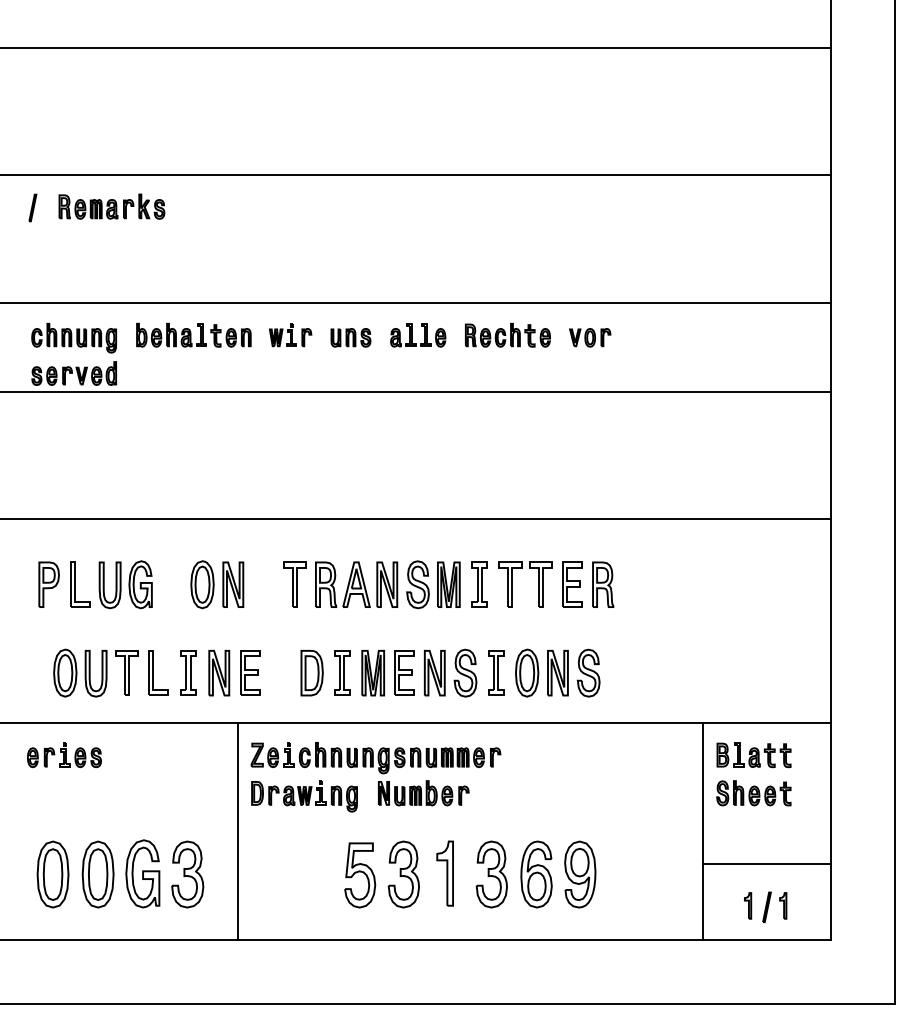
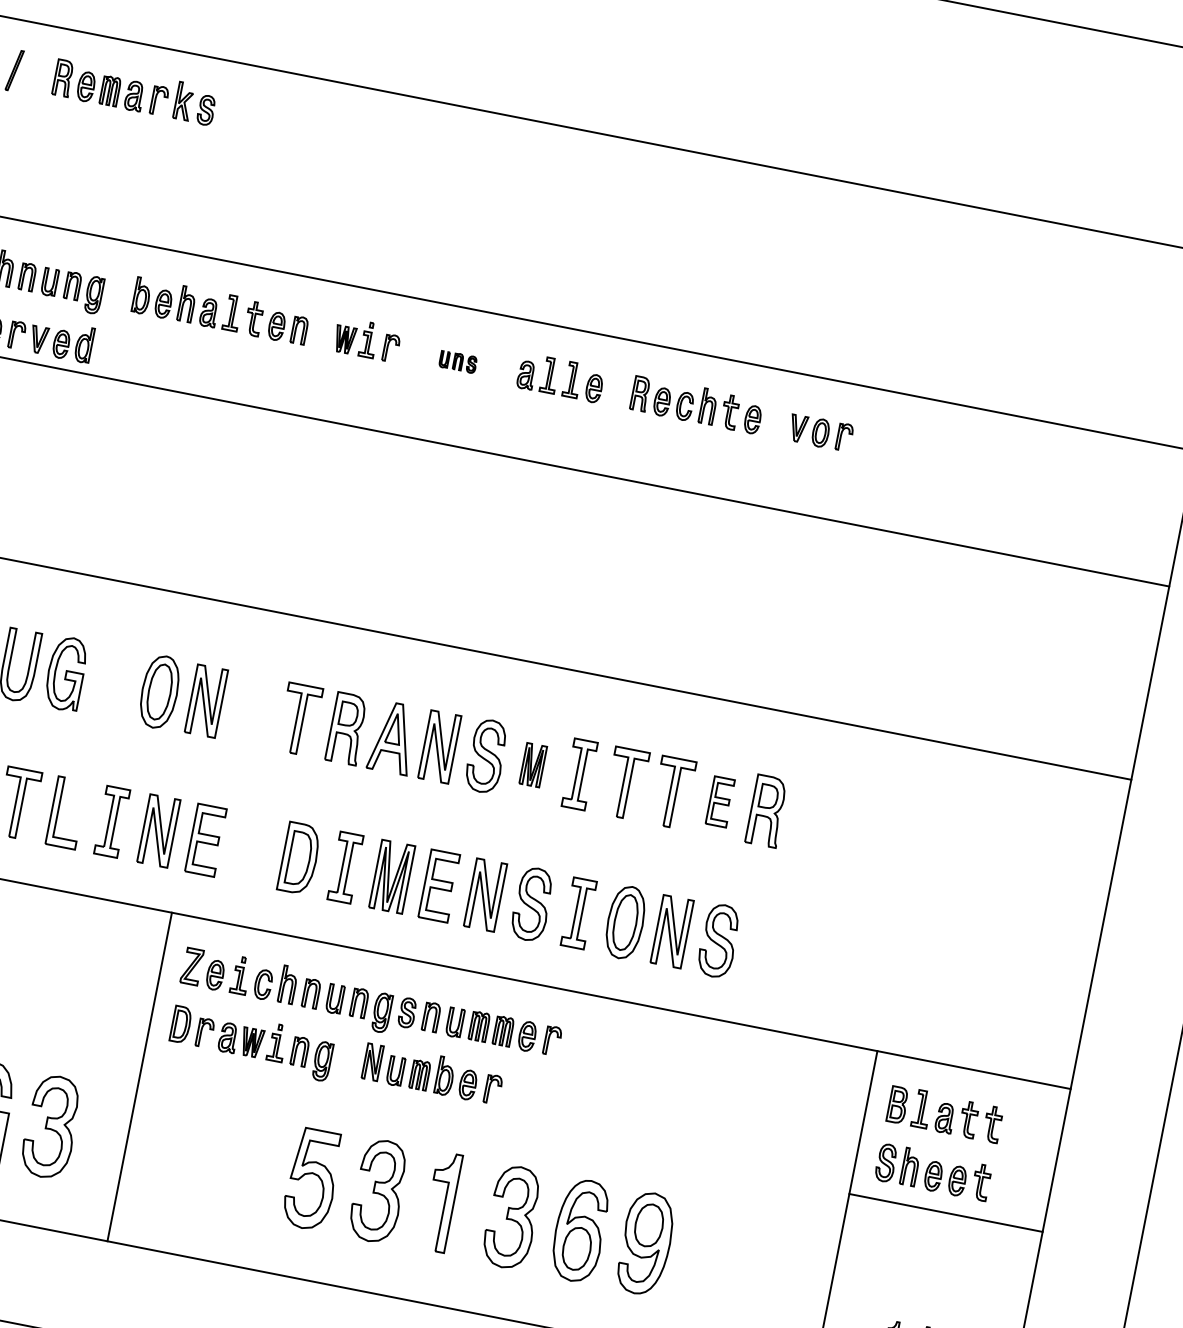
part: (350, 337) -> (457, 361), size x0.6
part: (448, 584) -> (532, 764), size x0.6
part: (572, 584) -> (720, 801), size x0.7
line: (766, 863) -> (945, 1212), moved

